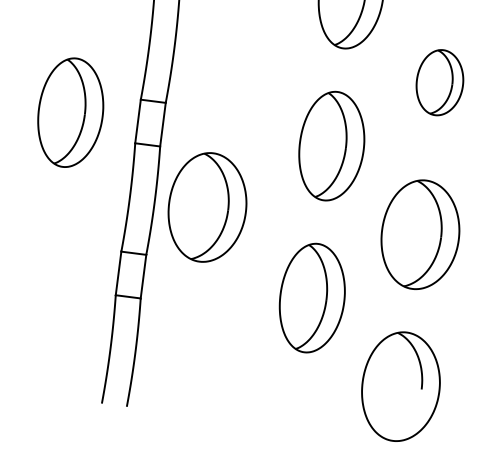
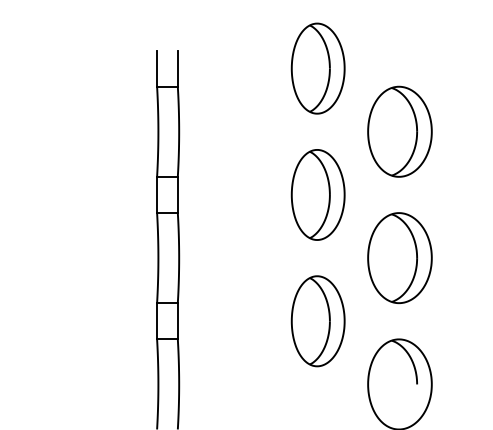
part: (439, 82) -> (399, 131), size x1.67
part: (70, 112) -> (100, 194), removed
part: (207, 206) -> (222, 257), removed

